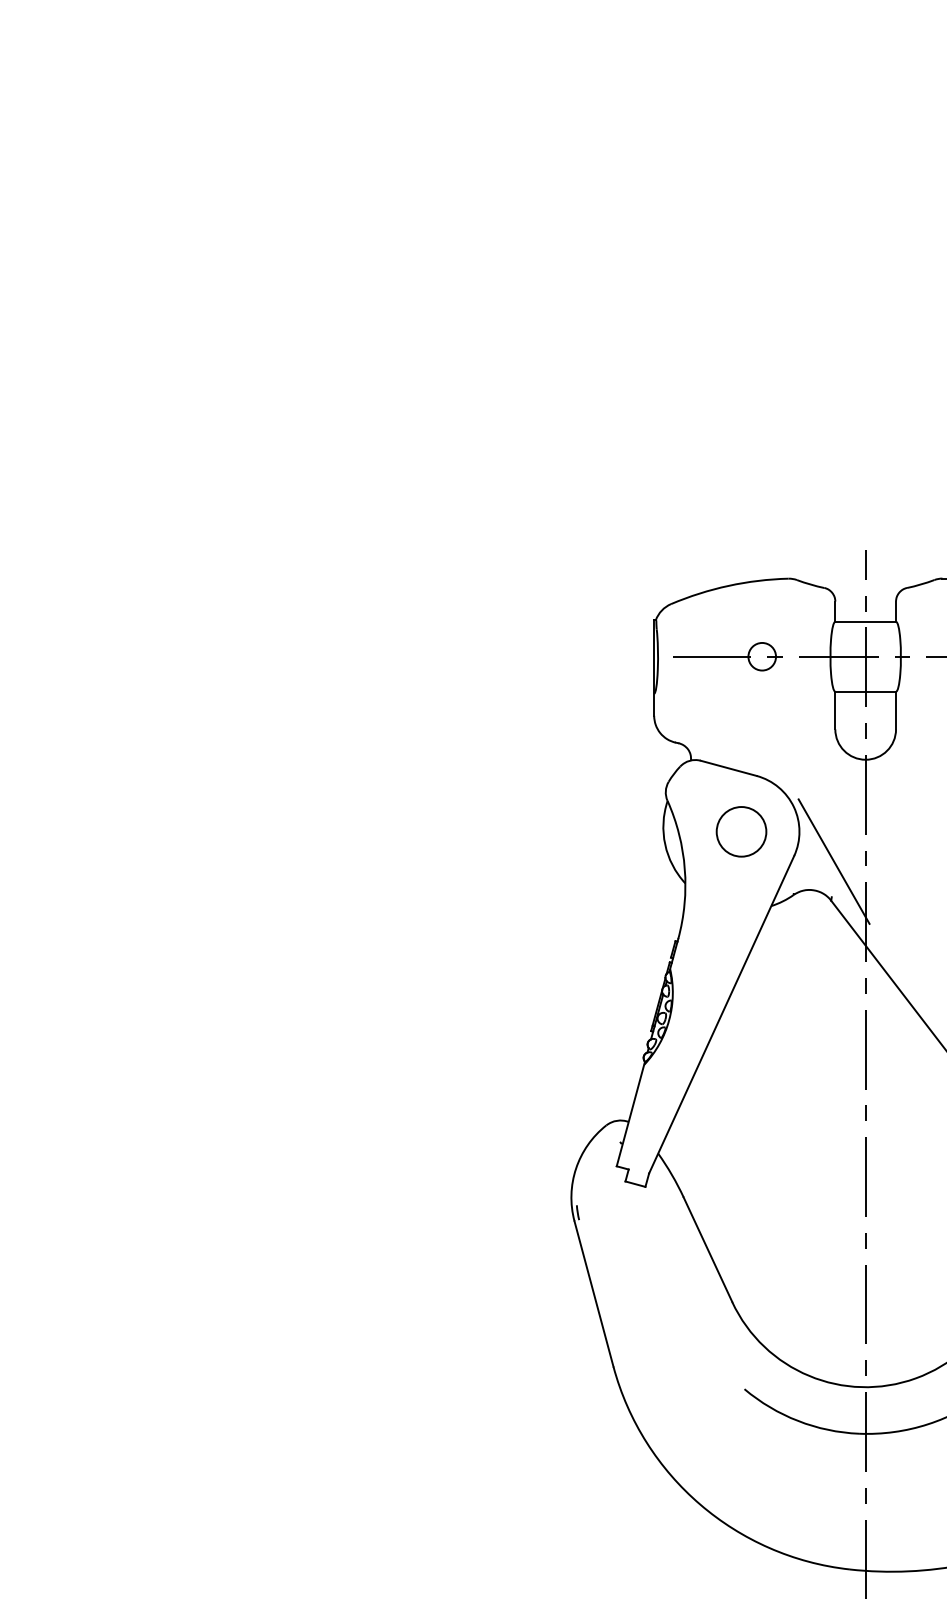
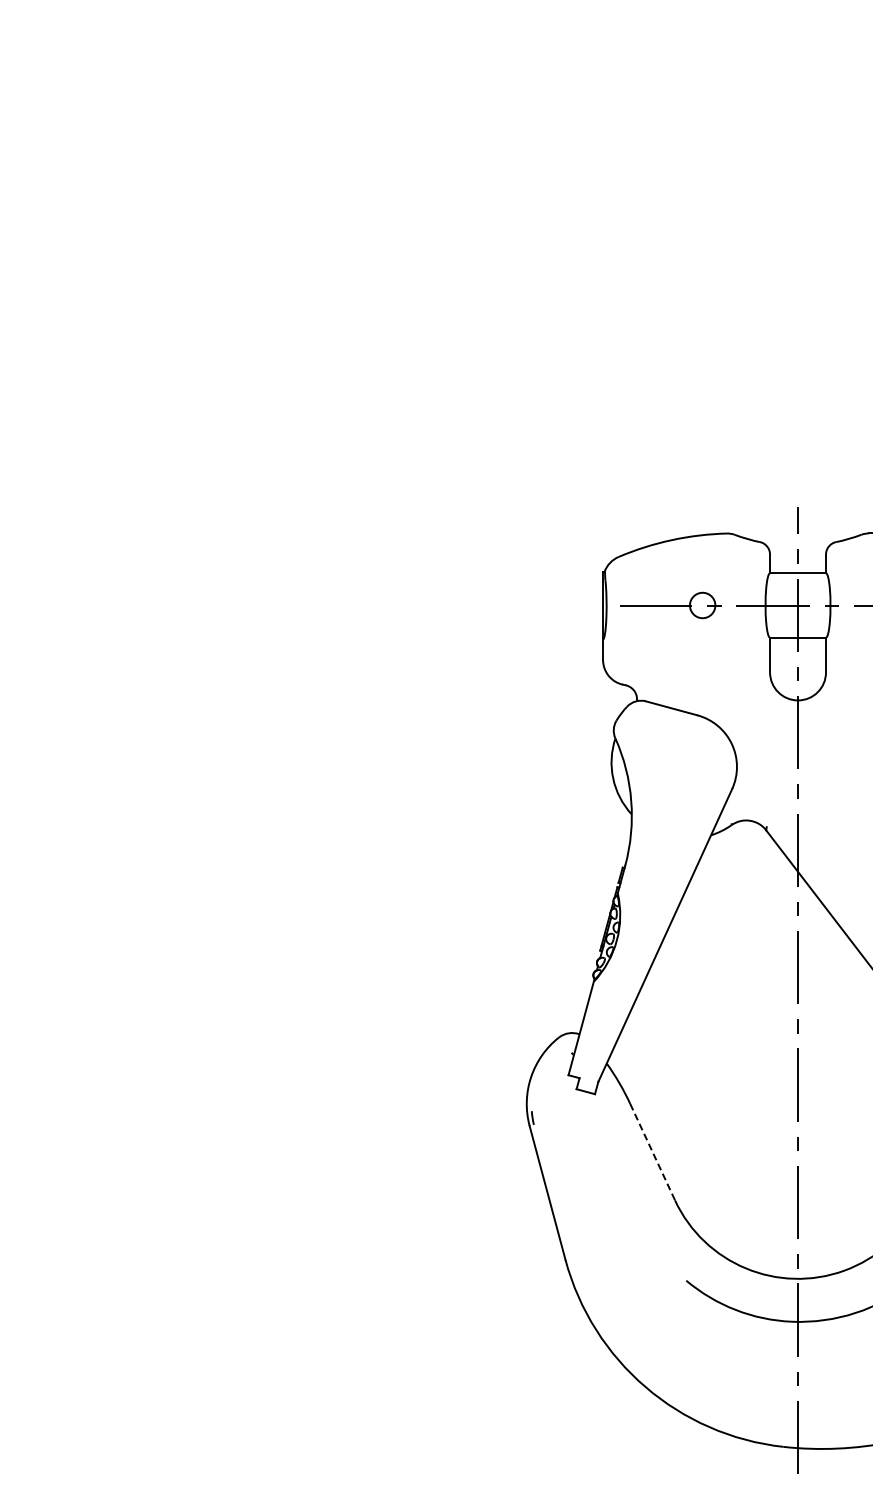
circle: (741, 831) -> (683, 766), removed
line: (833, 860) -> (768, 793), removed
line: (707, 1250) -> (652, 1152), solid -> dashed

